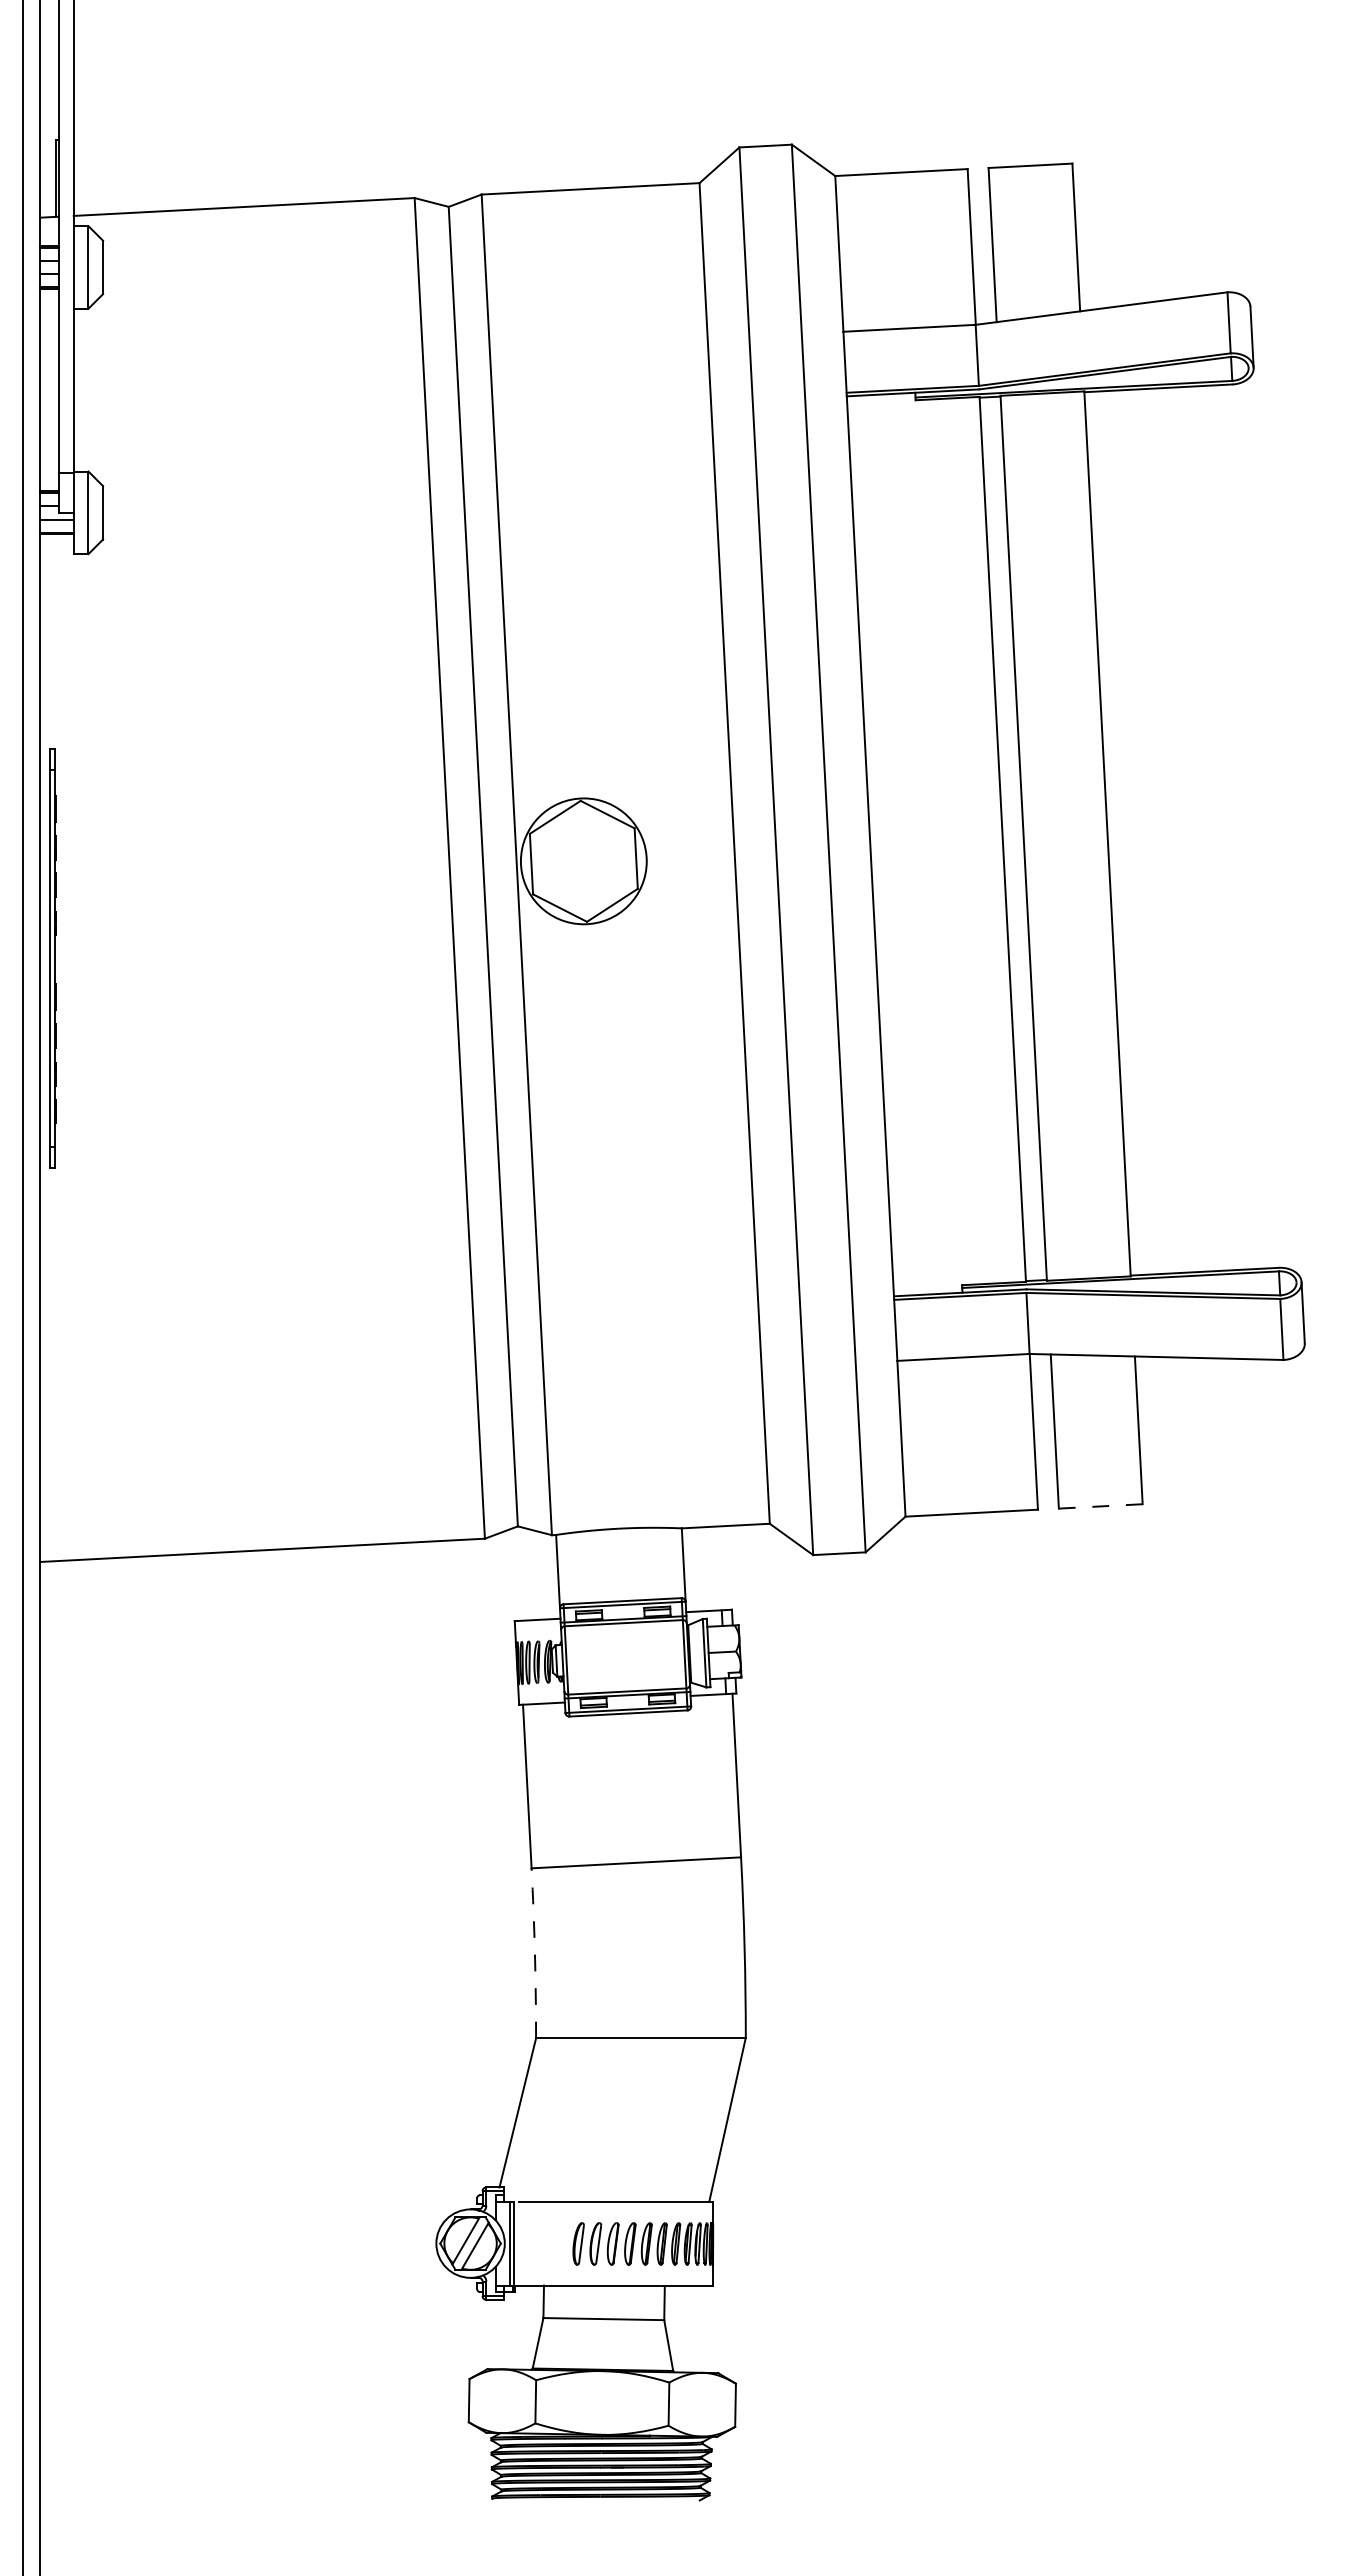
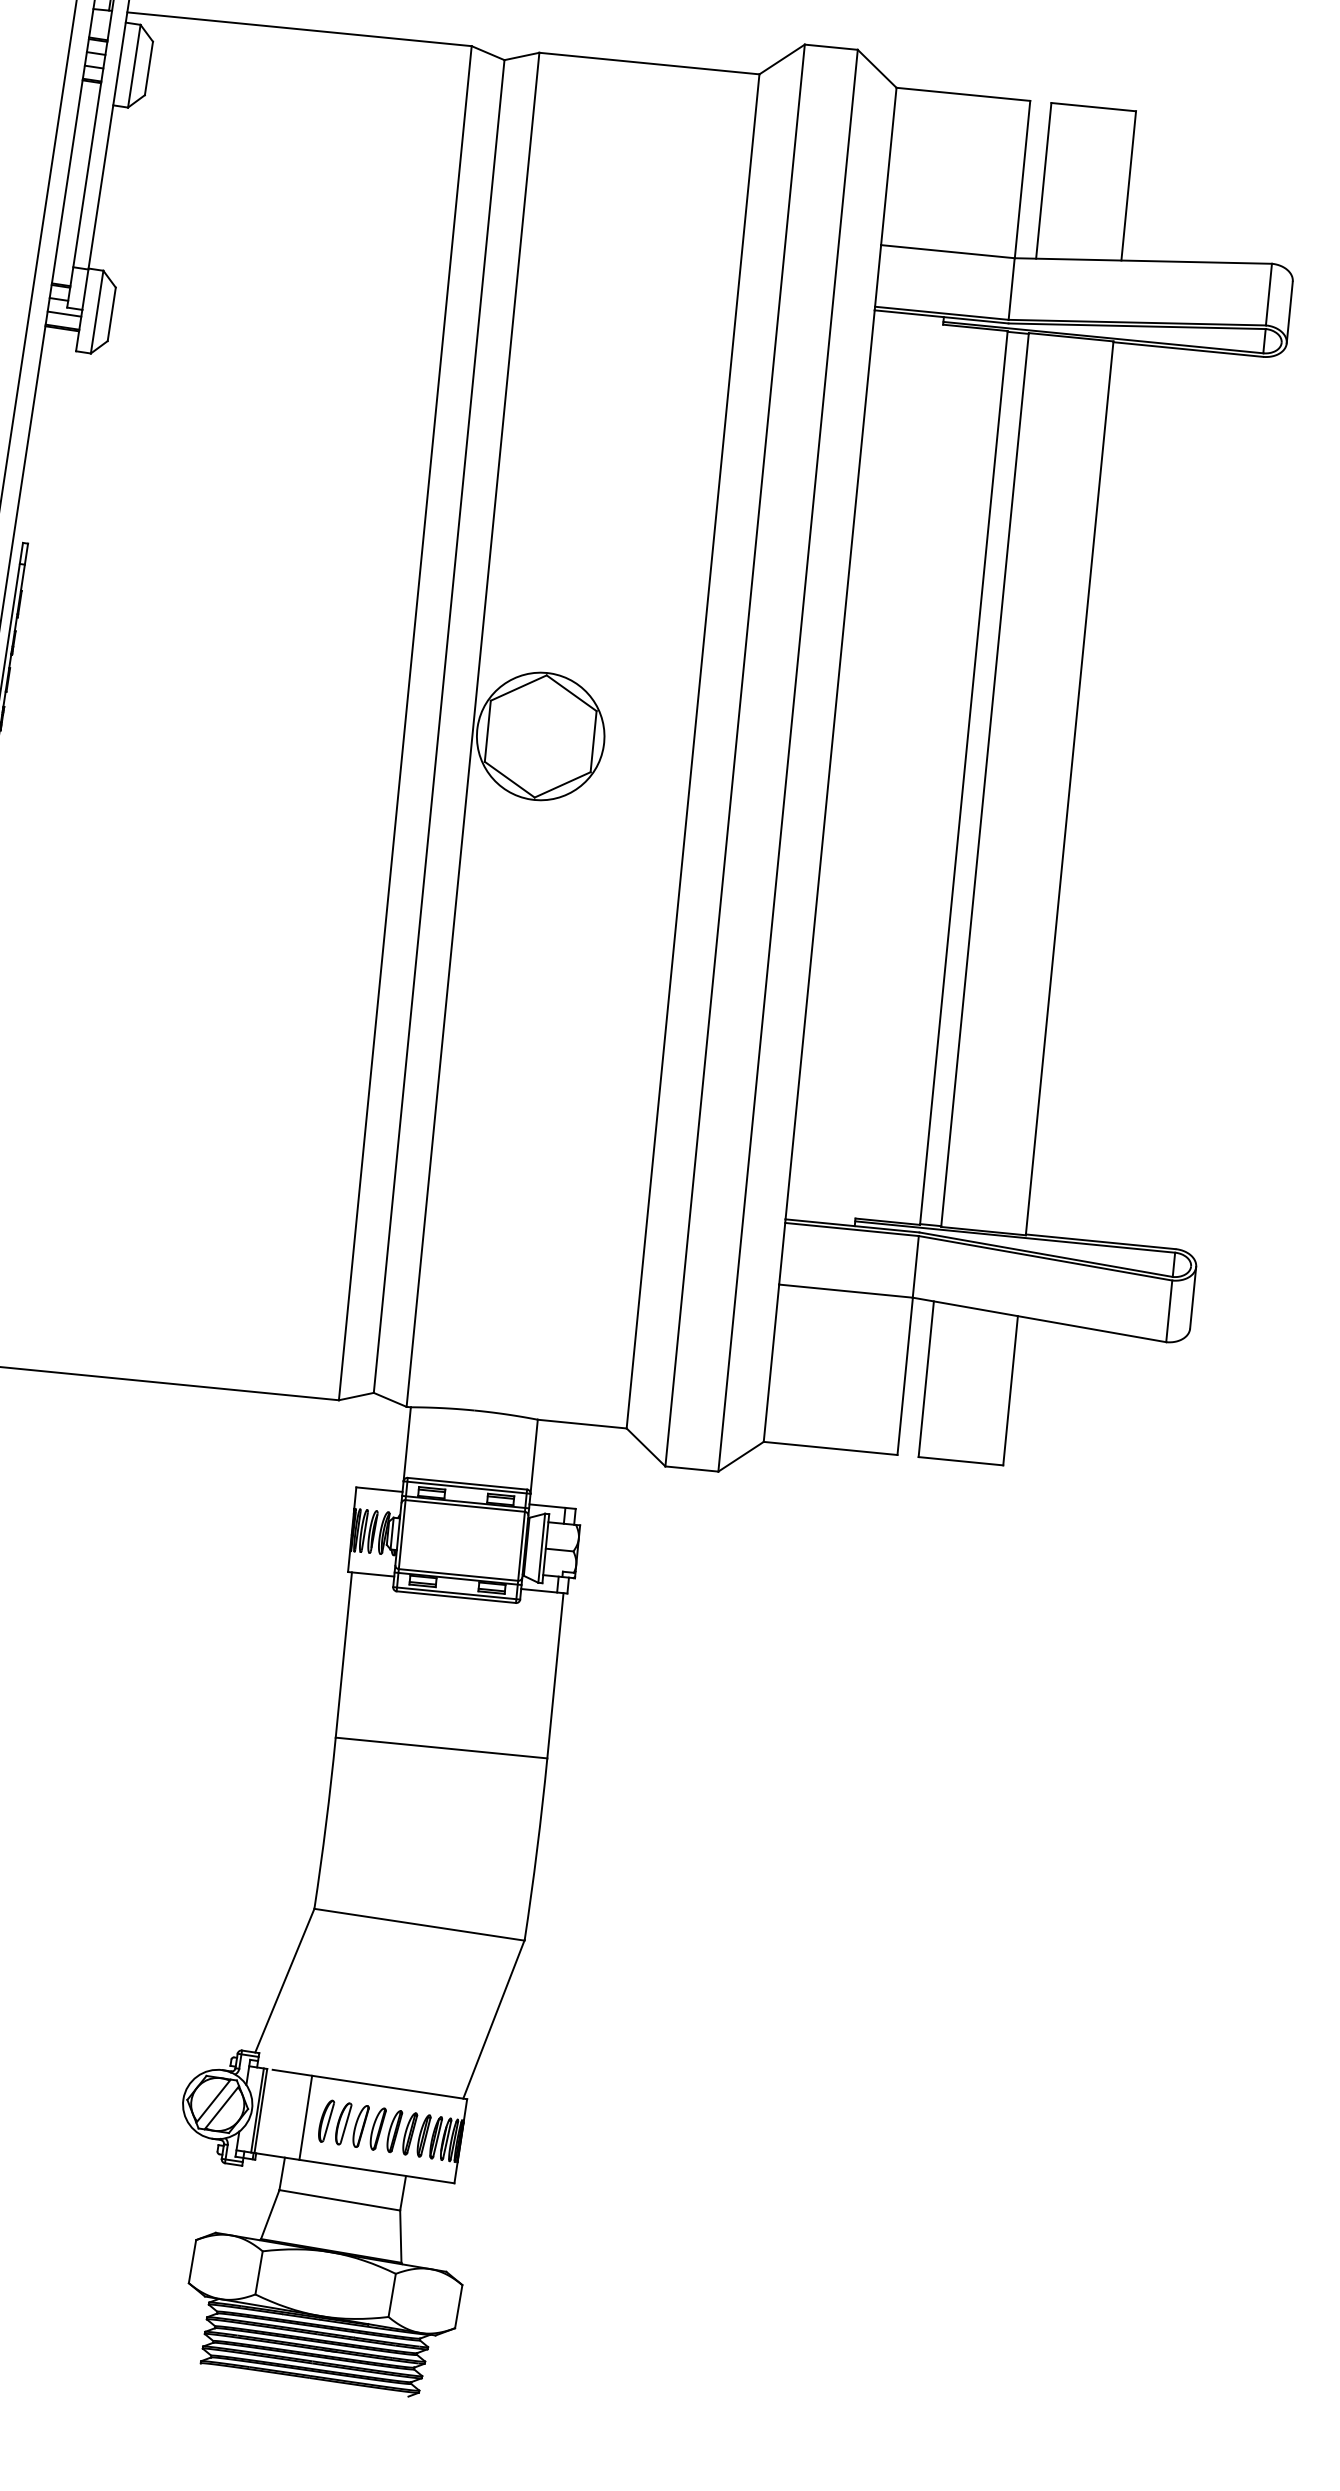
line: (1100, 1506) -> (960, 1461), dashed -> solid
arc: (534, 1953) -> (325, 1823), dashed -> solid
line: (558, 2243) -> (305, 2117), added

